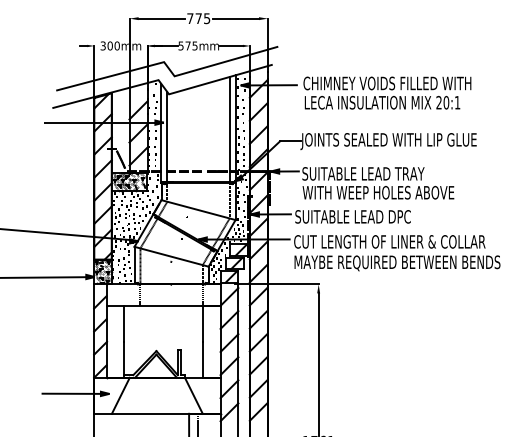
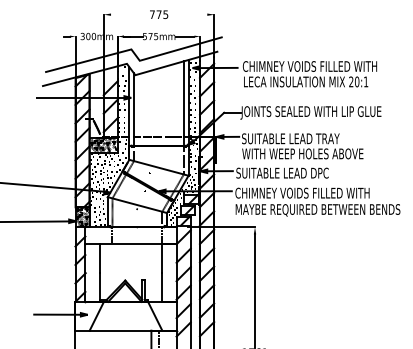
line: (161, 18) -> (129, 14), removed
line: (235, 18) -> (188, 14), removed
text: (393, 241) -> (314, 192), CUT LENGTH OF LINER & COLLAR -> CHIMNEY VOIDS FILLED WITH

